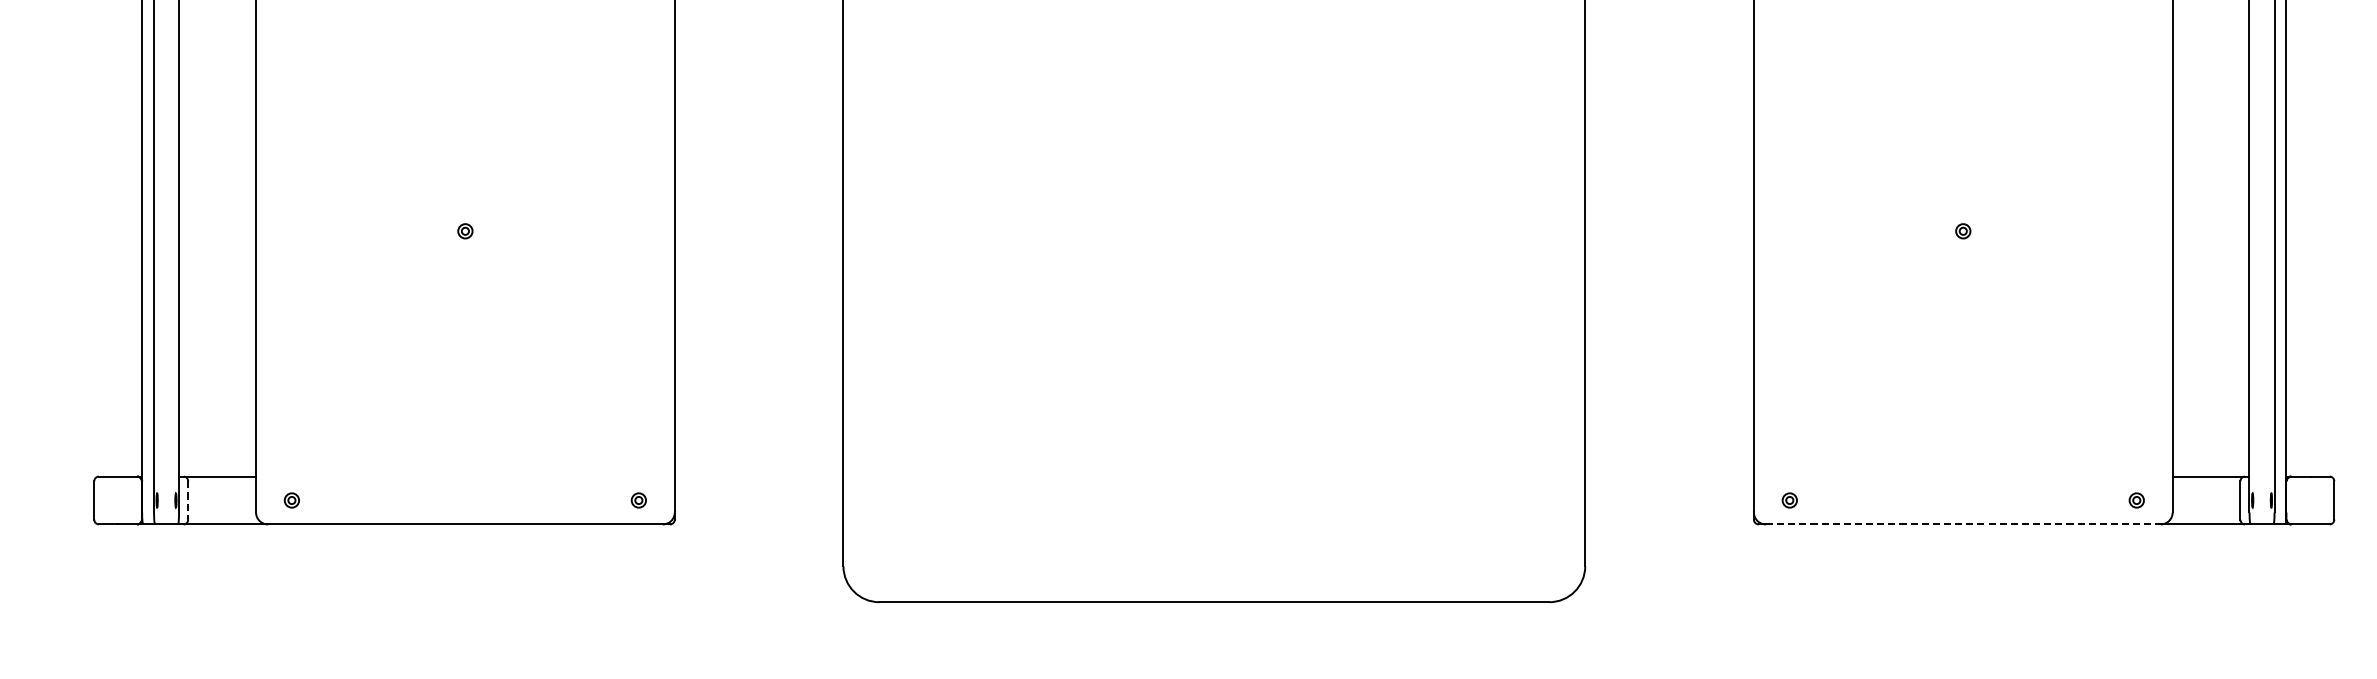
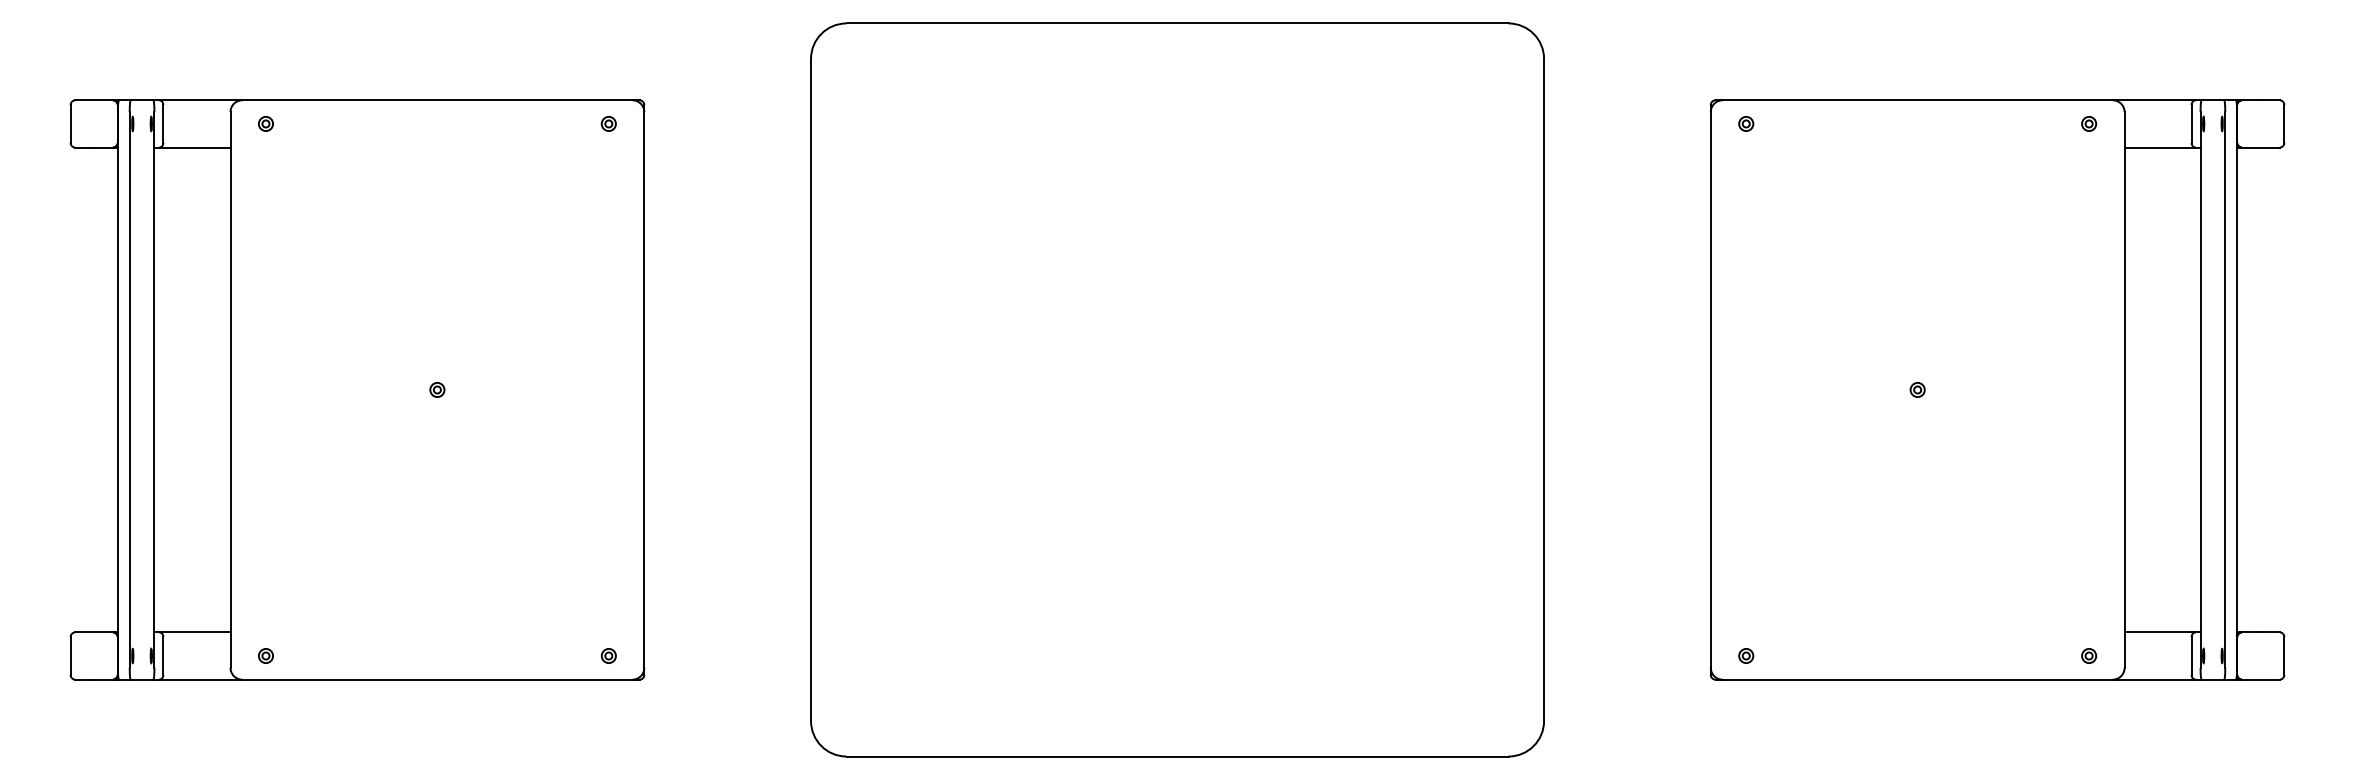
line: (188, 500) -> (163, 656), dashed -> solid
line: (1964, 524) -> (1918, 679), dashed -> solid

